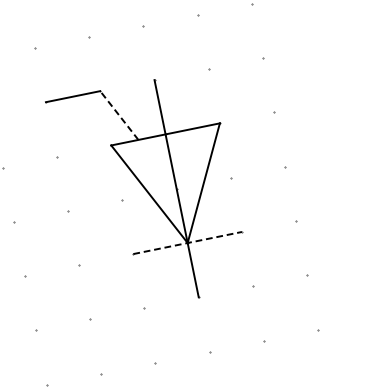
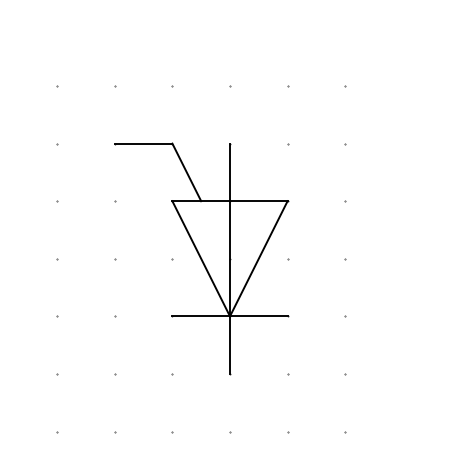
line: (118, 114) -> (186, 171), dashed -> solid
line: (188, 243) -> (230, 316), dashed -> solid

